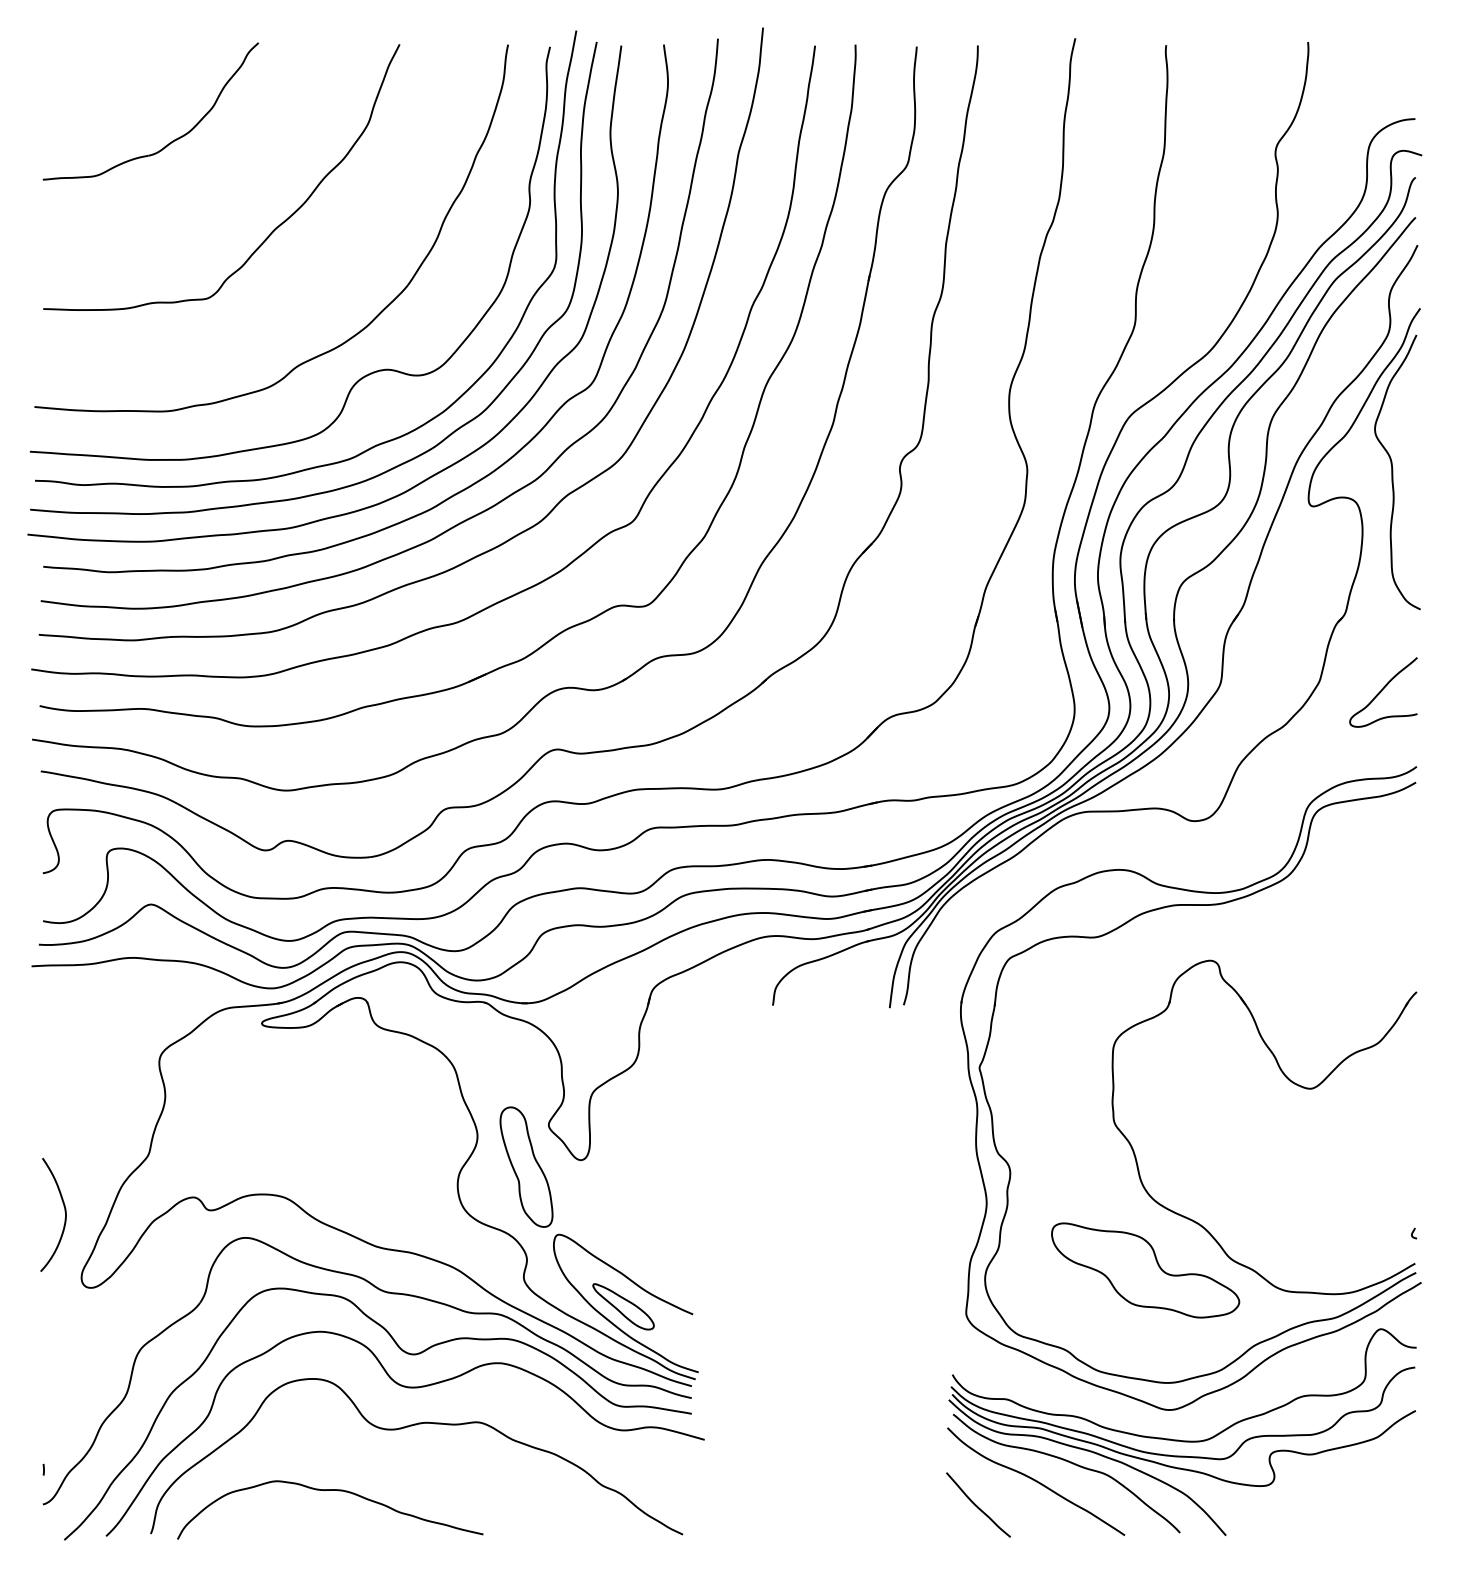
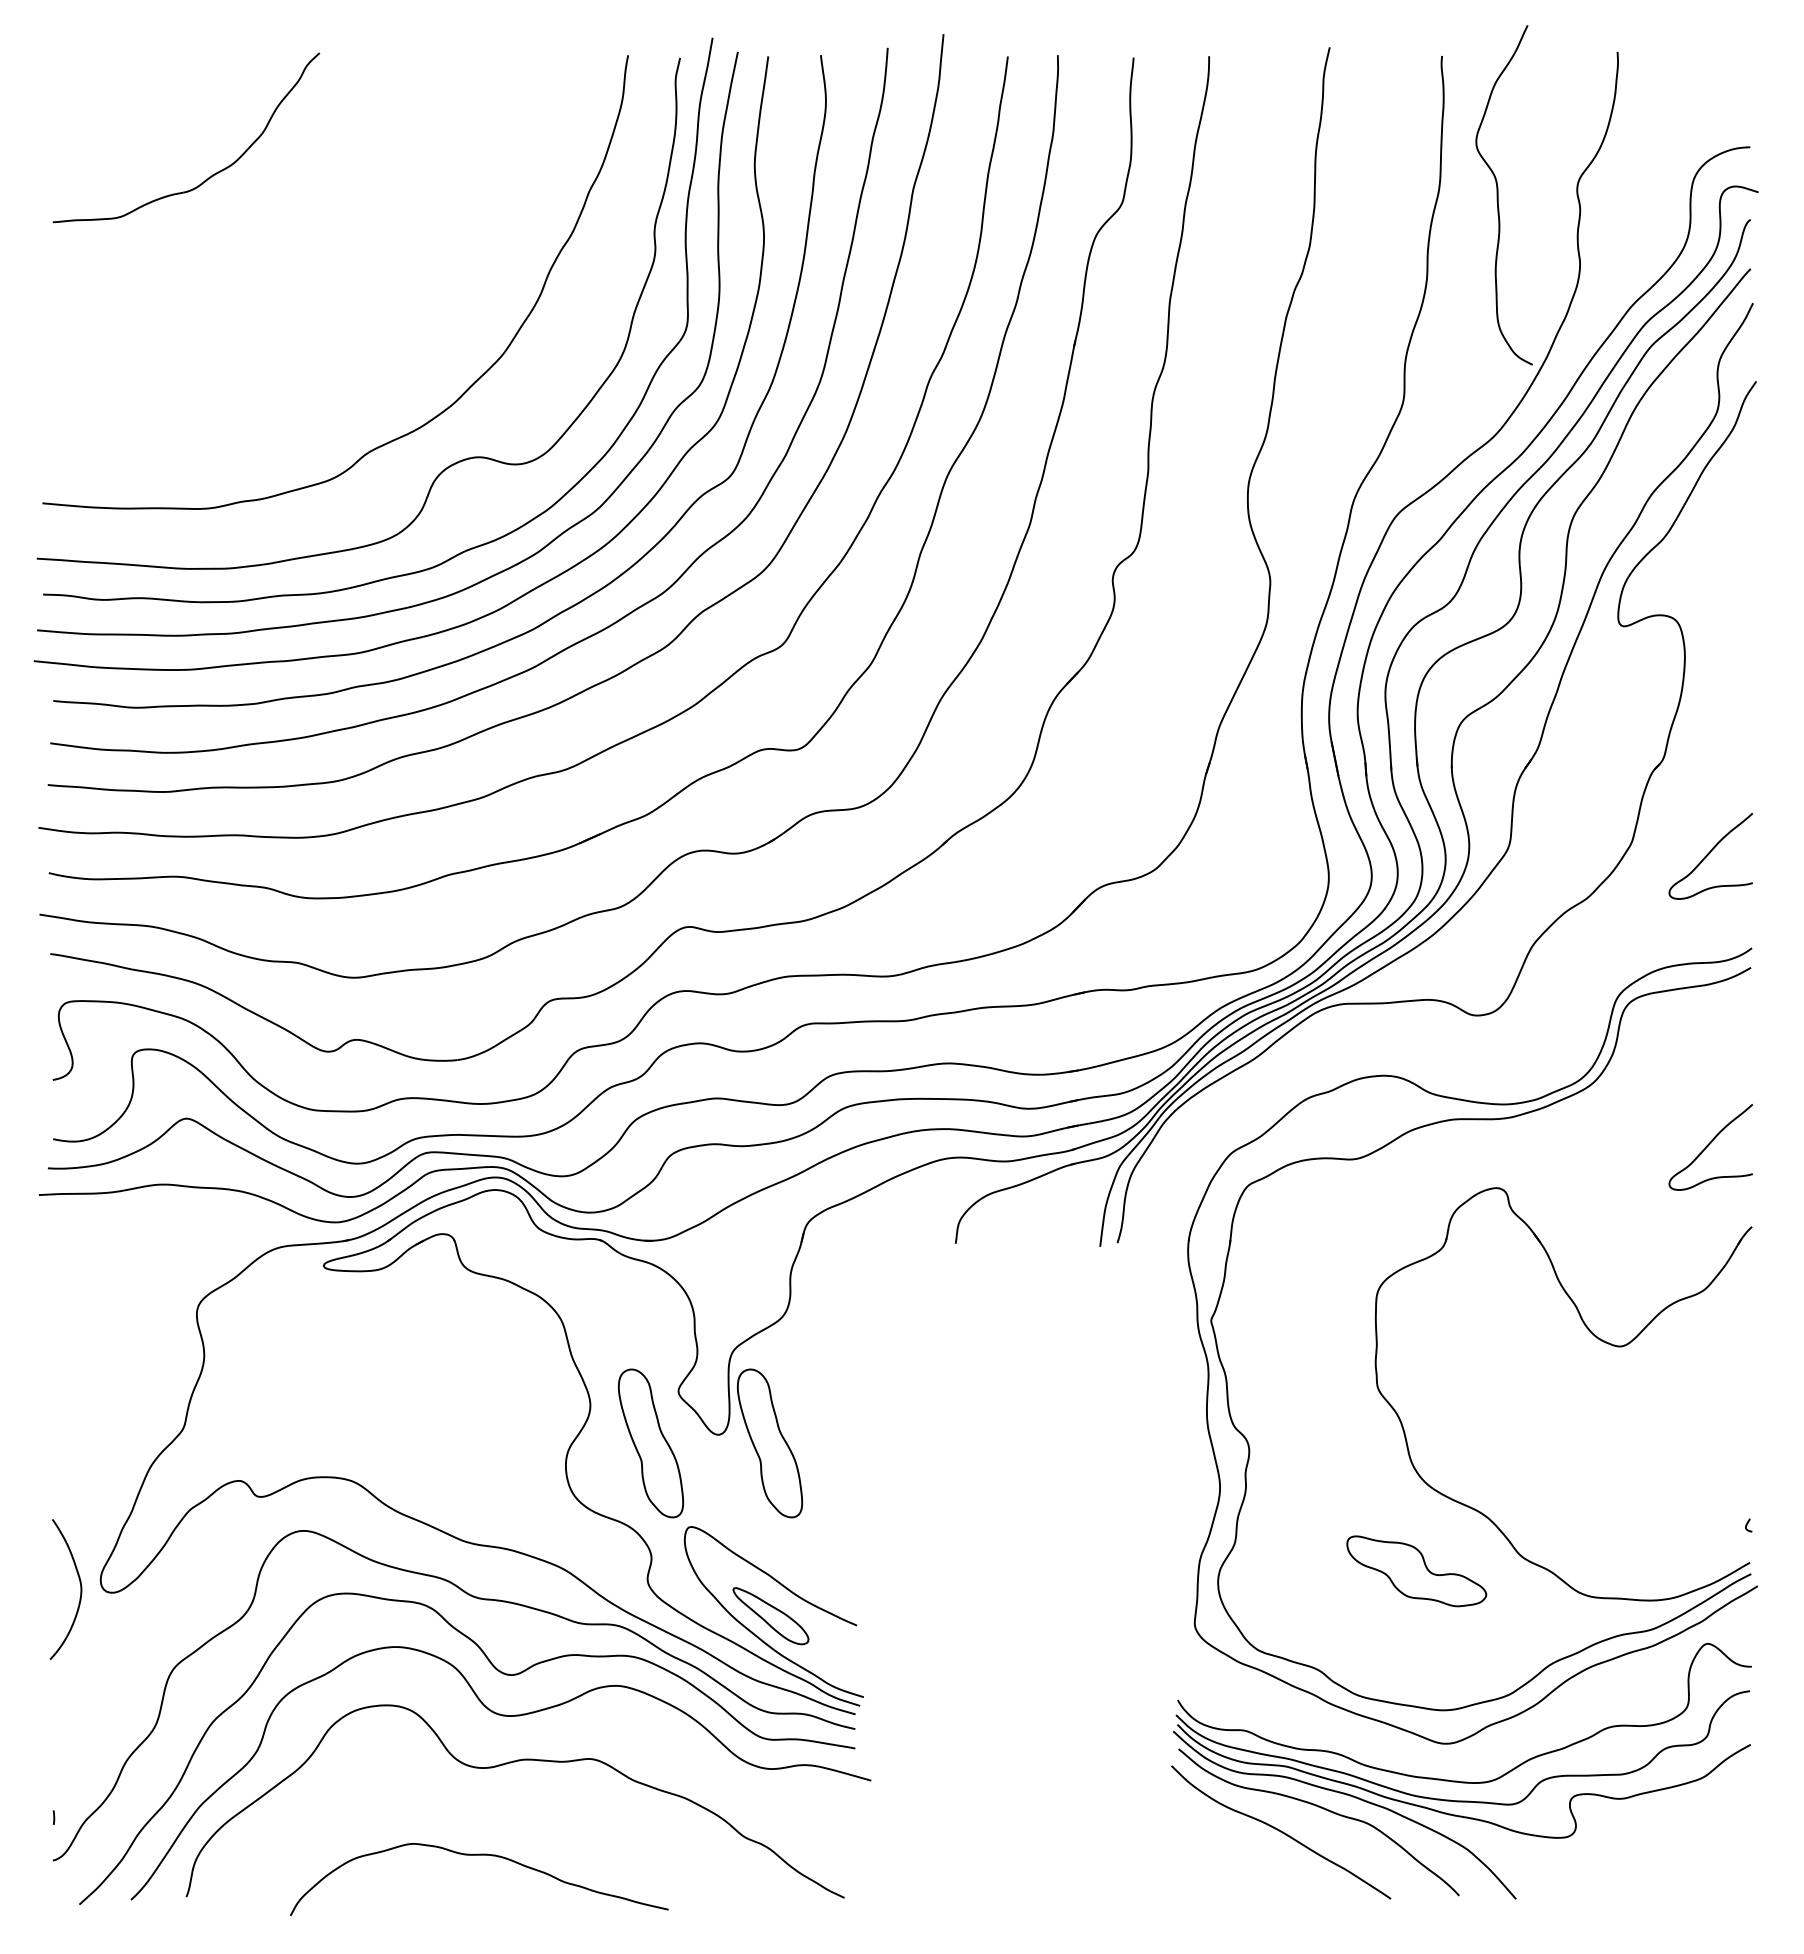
curve: (273, 230) -> (338, 284), removed
curve: (1392, 472) -> (1498, 195), moved
curve: (1382, 926) -> (1709, 1145), added
part: (622, 1167) -> (769, 1443), added
curve: (65, 1214) -> (80, 1589), moved
part: (1145, 1270) -> (1416, 1571), size x0.6
curve: (330, 1490) -> (479, 1855), moved
curve: (977, 1506) -> (1208, 1862), removed

